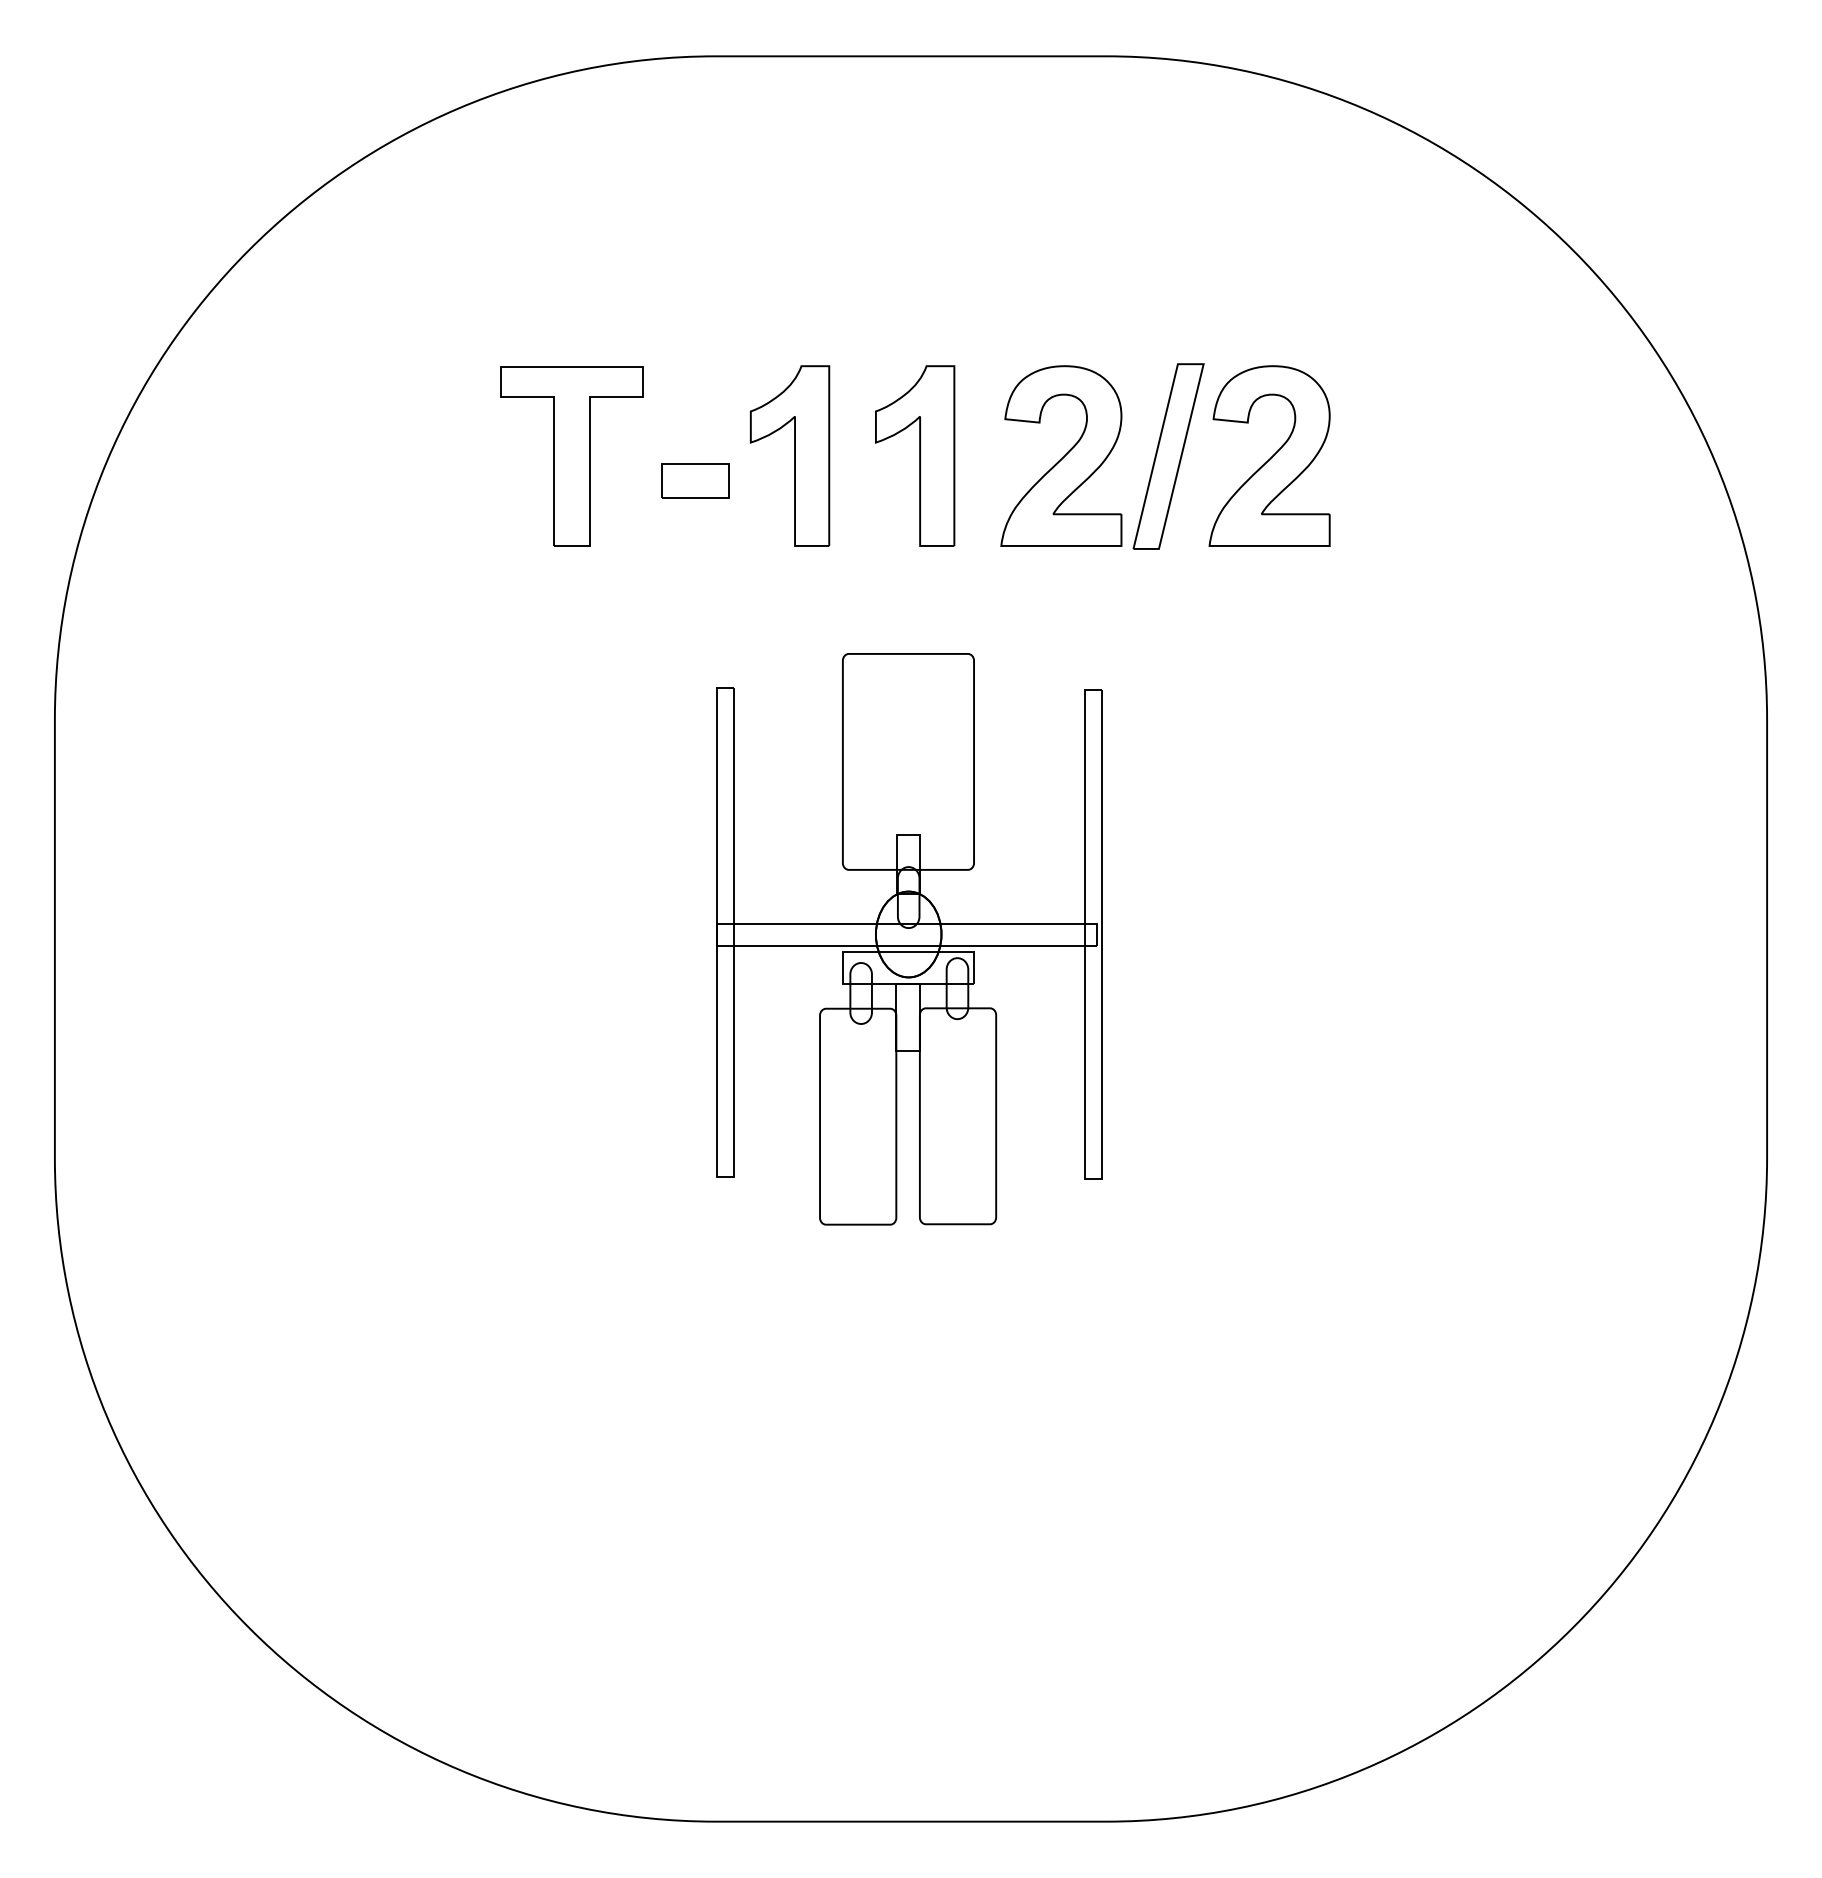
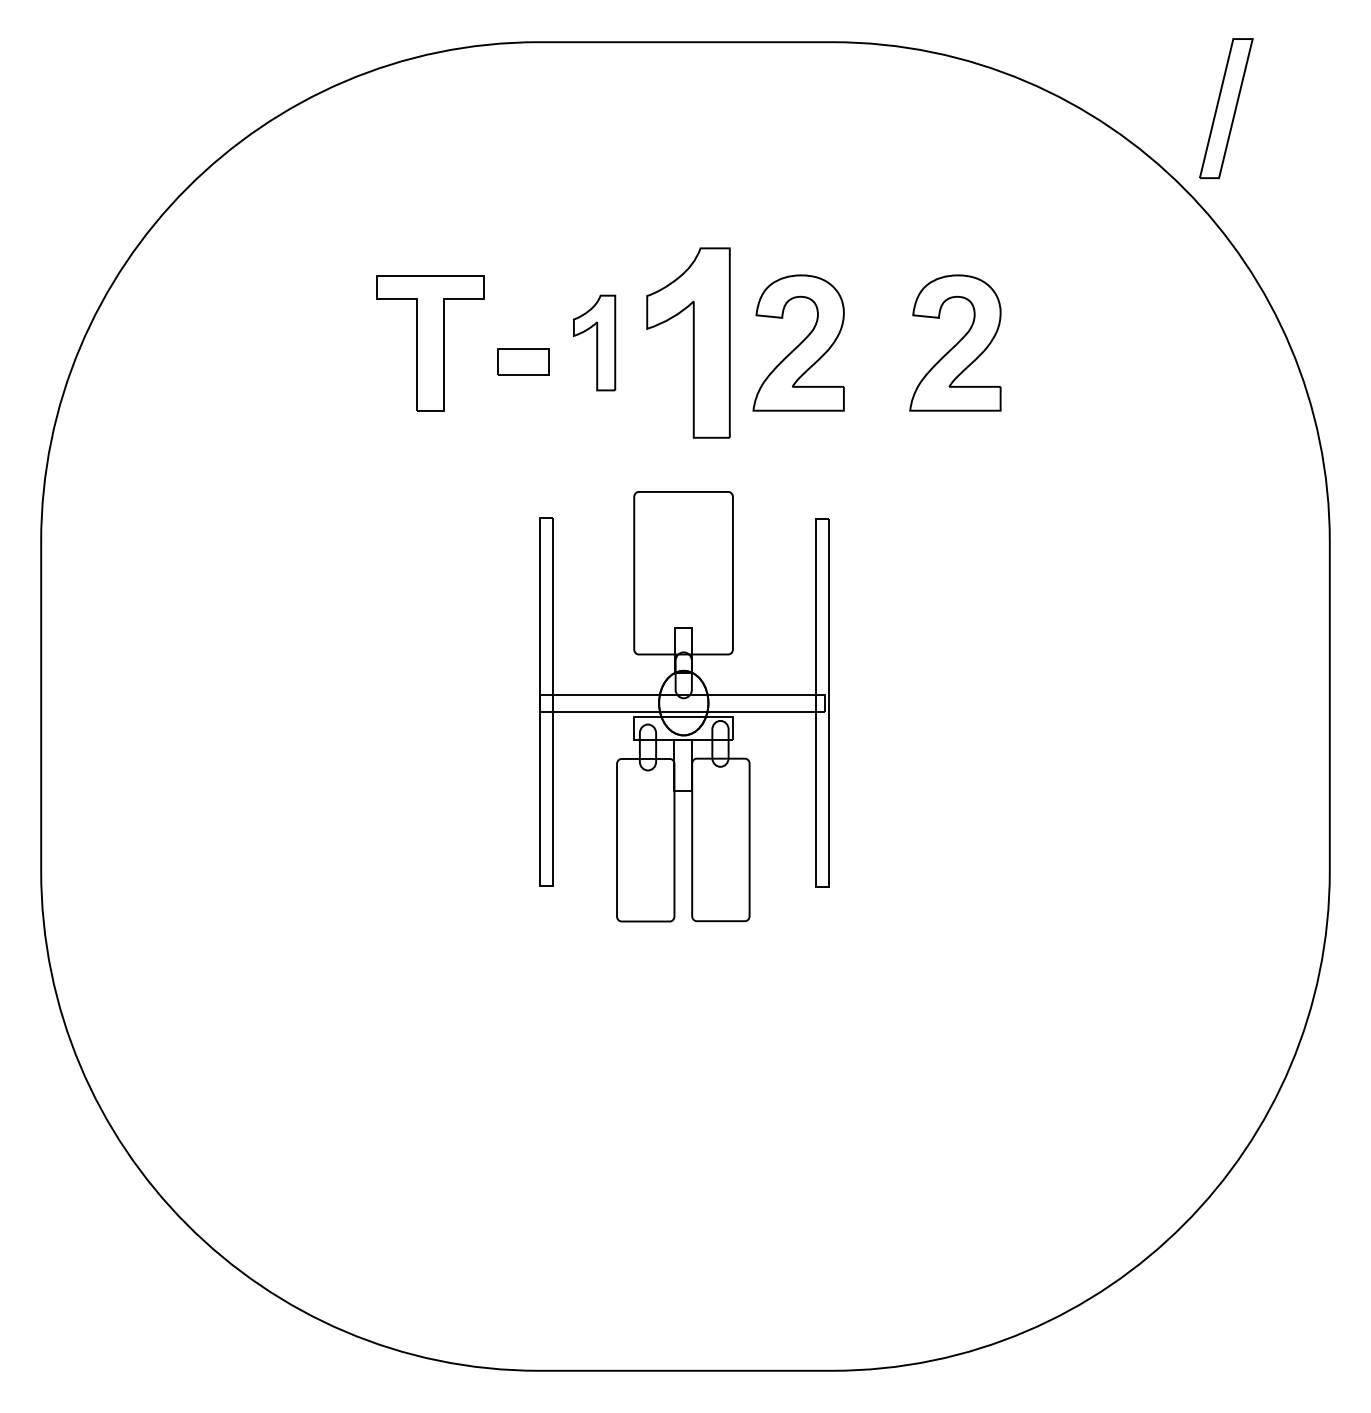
part: (790, 455) -> (594, 342), size x0.7
part: (915, 455) -> (688, 342), size x1.4
part: (1168, 456) -> (1226, 108), moved

